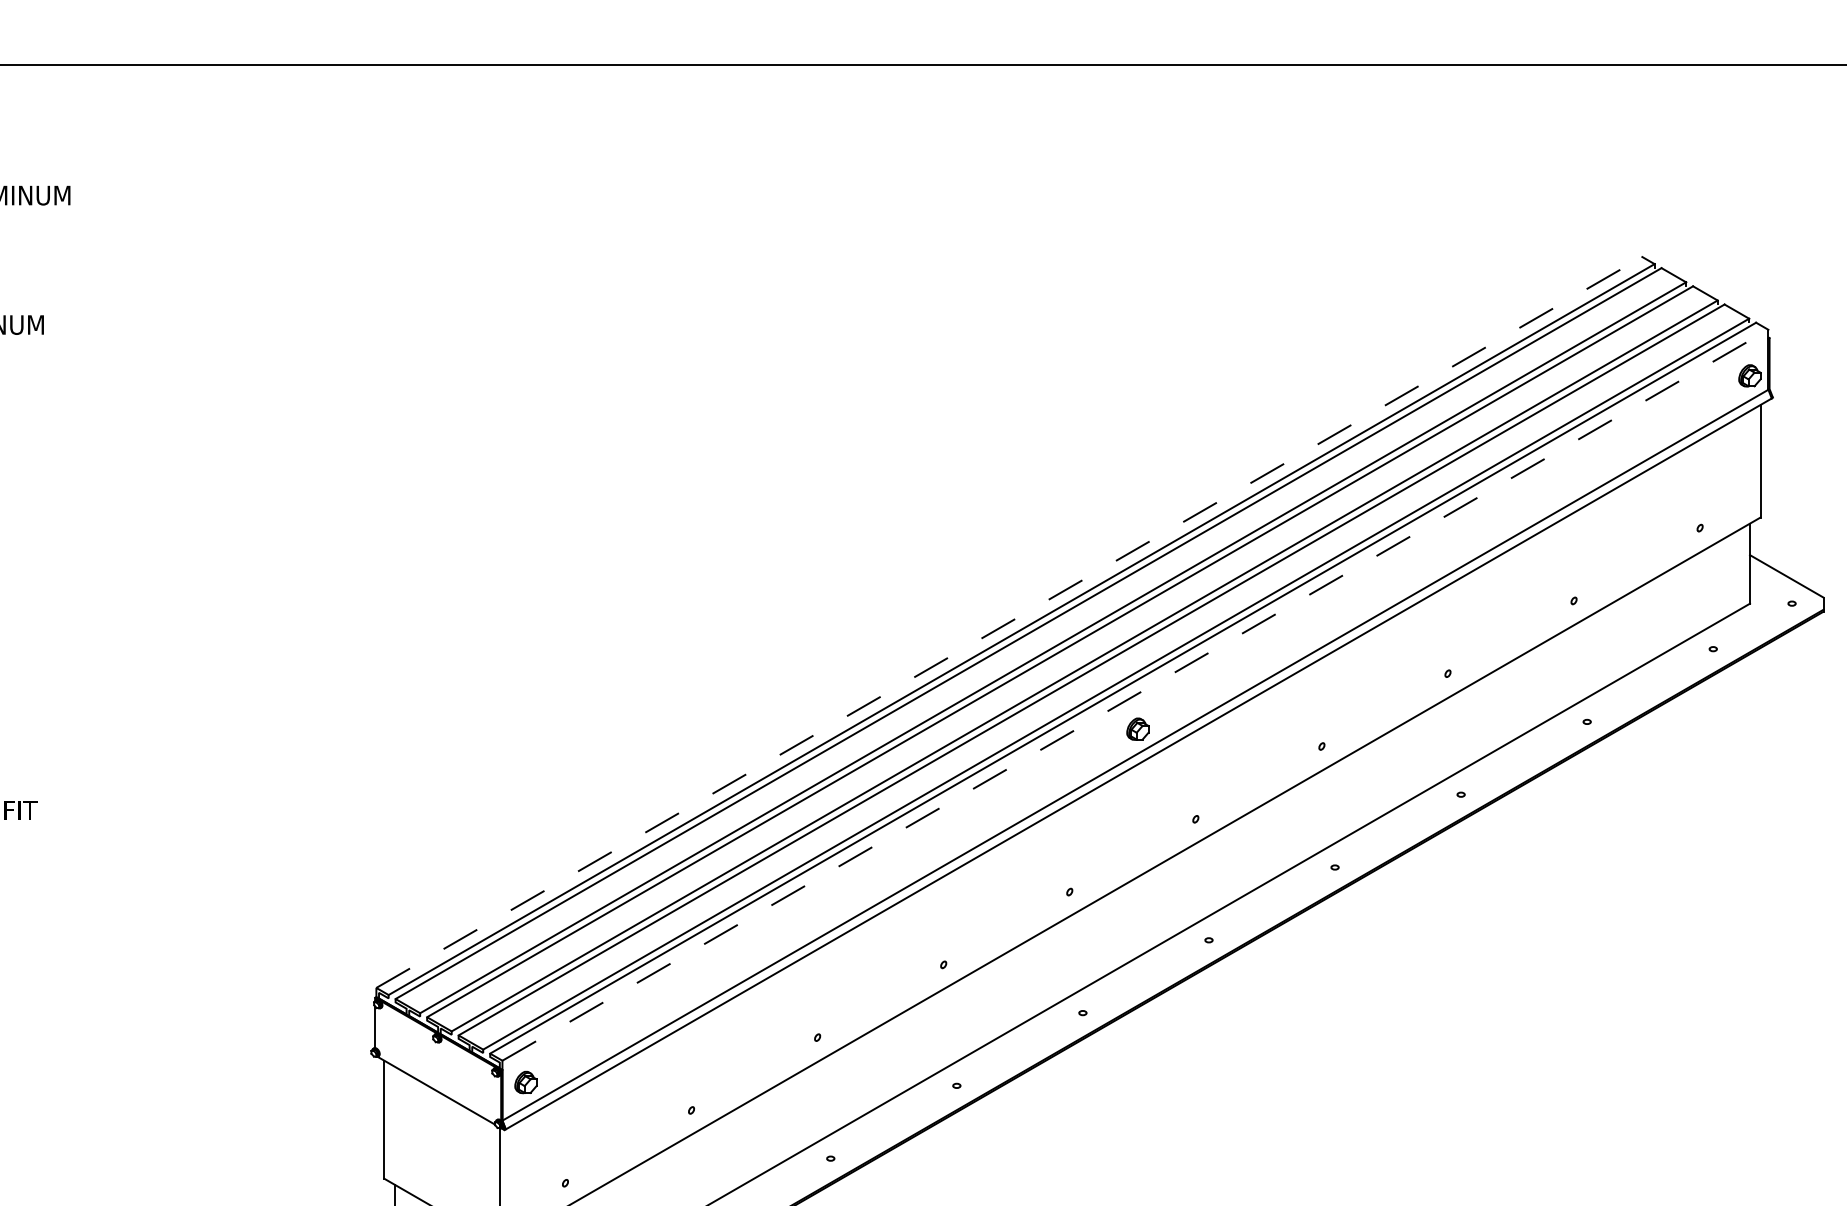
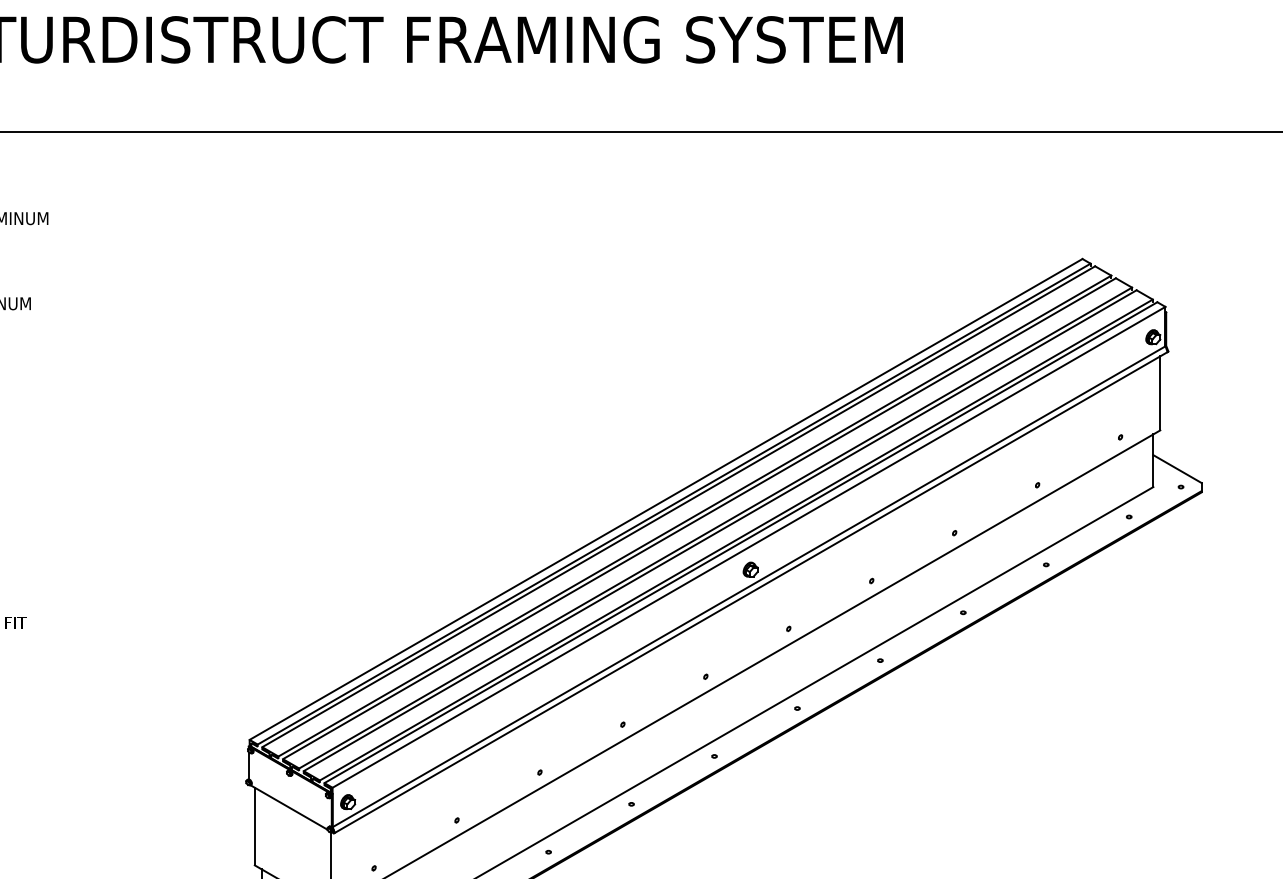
line: (1009, 622) -> (666, 499), dashed -> solid
line: (1136, 695) -> (749, 547), dashed -> solid

